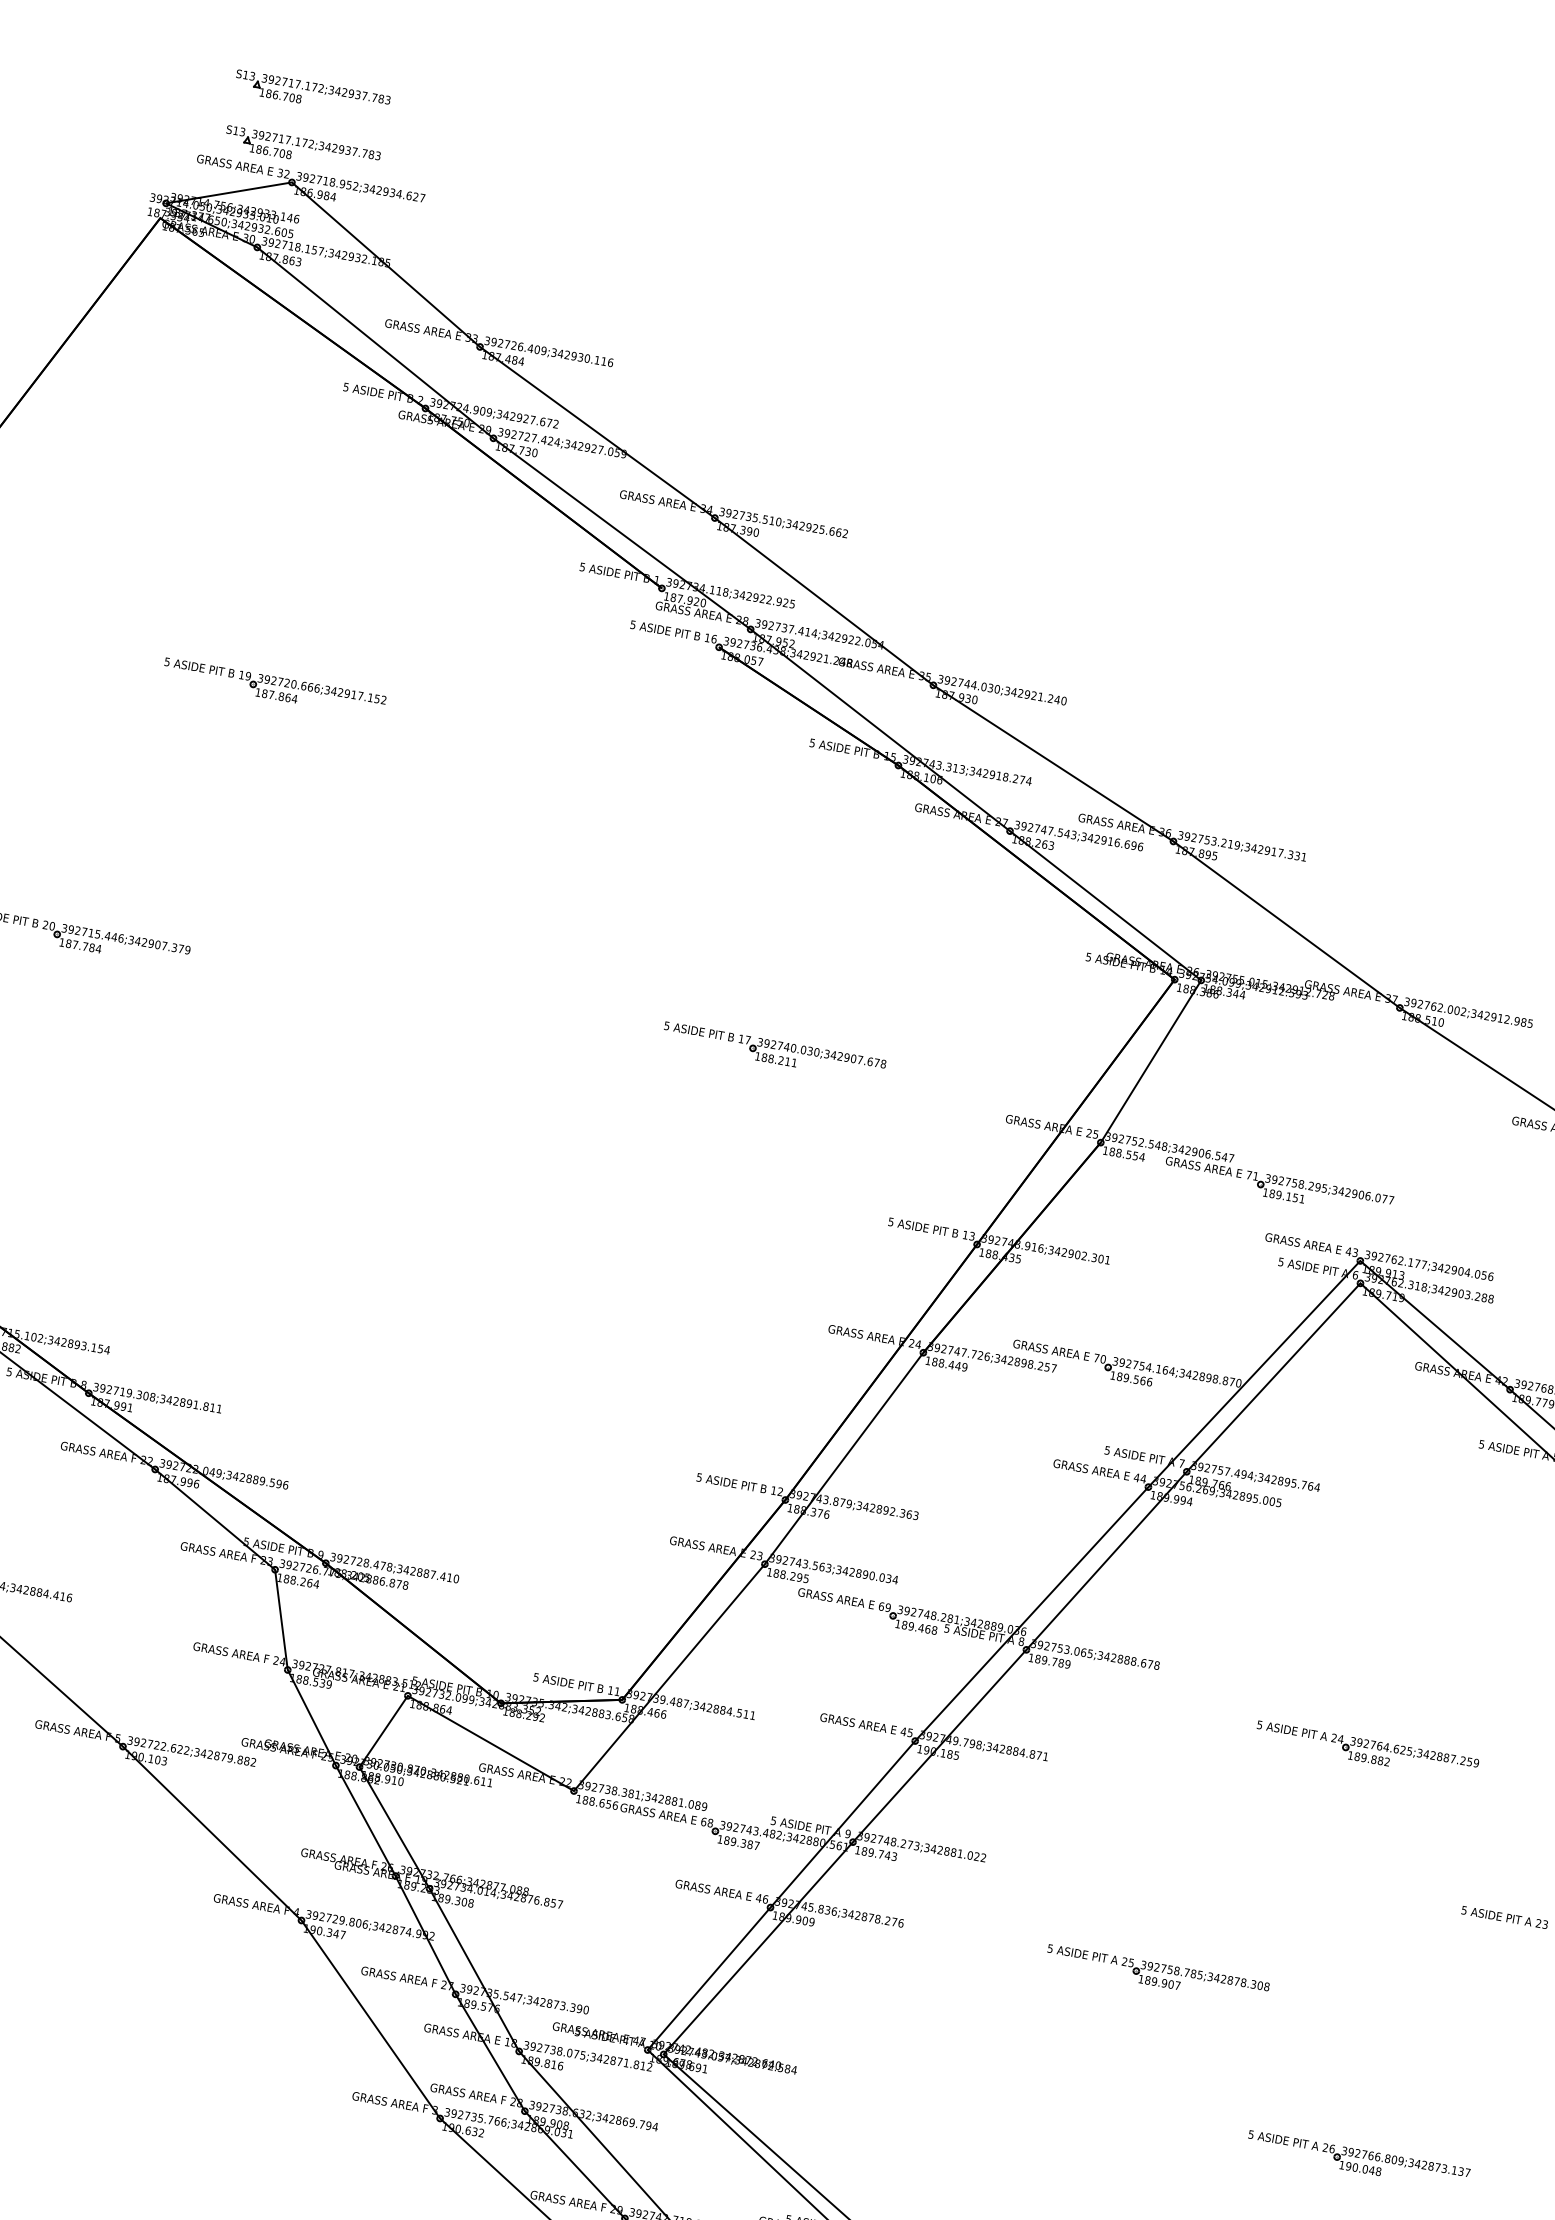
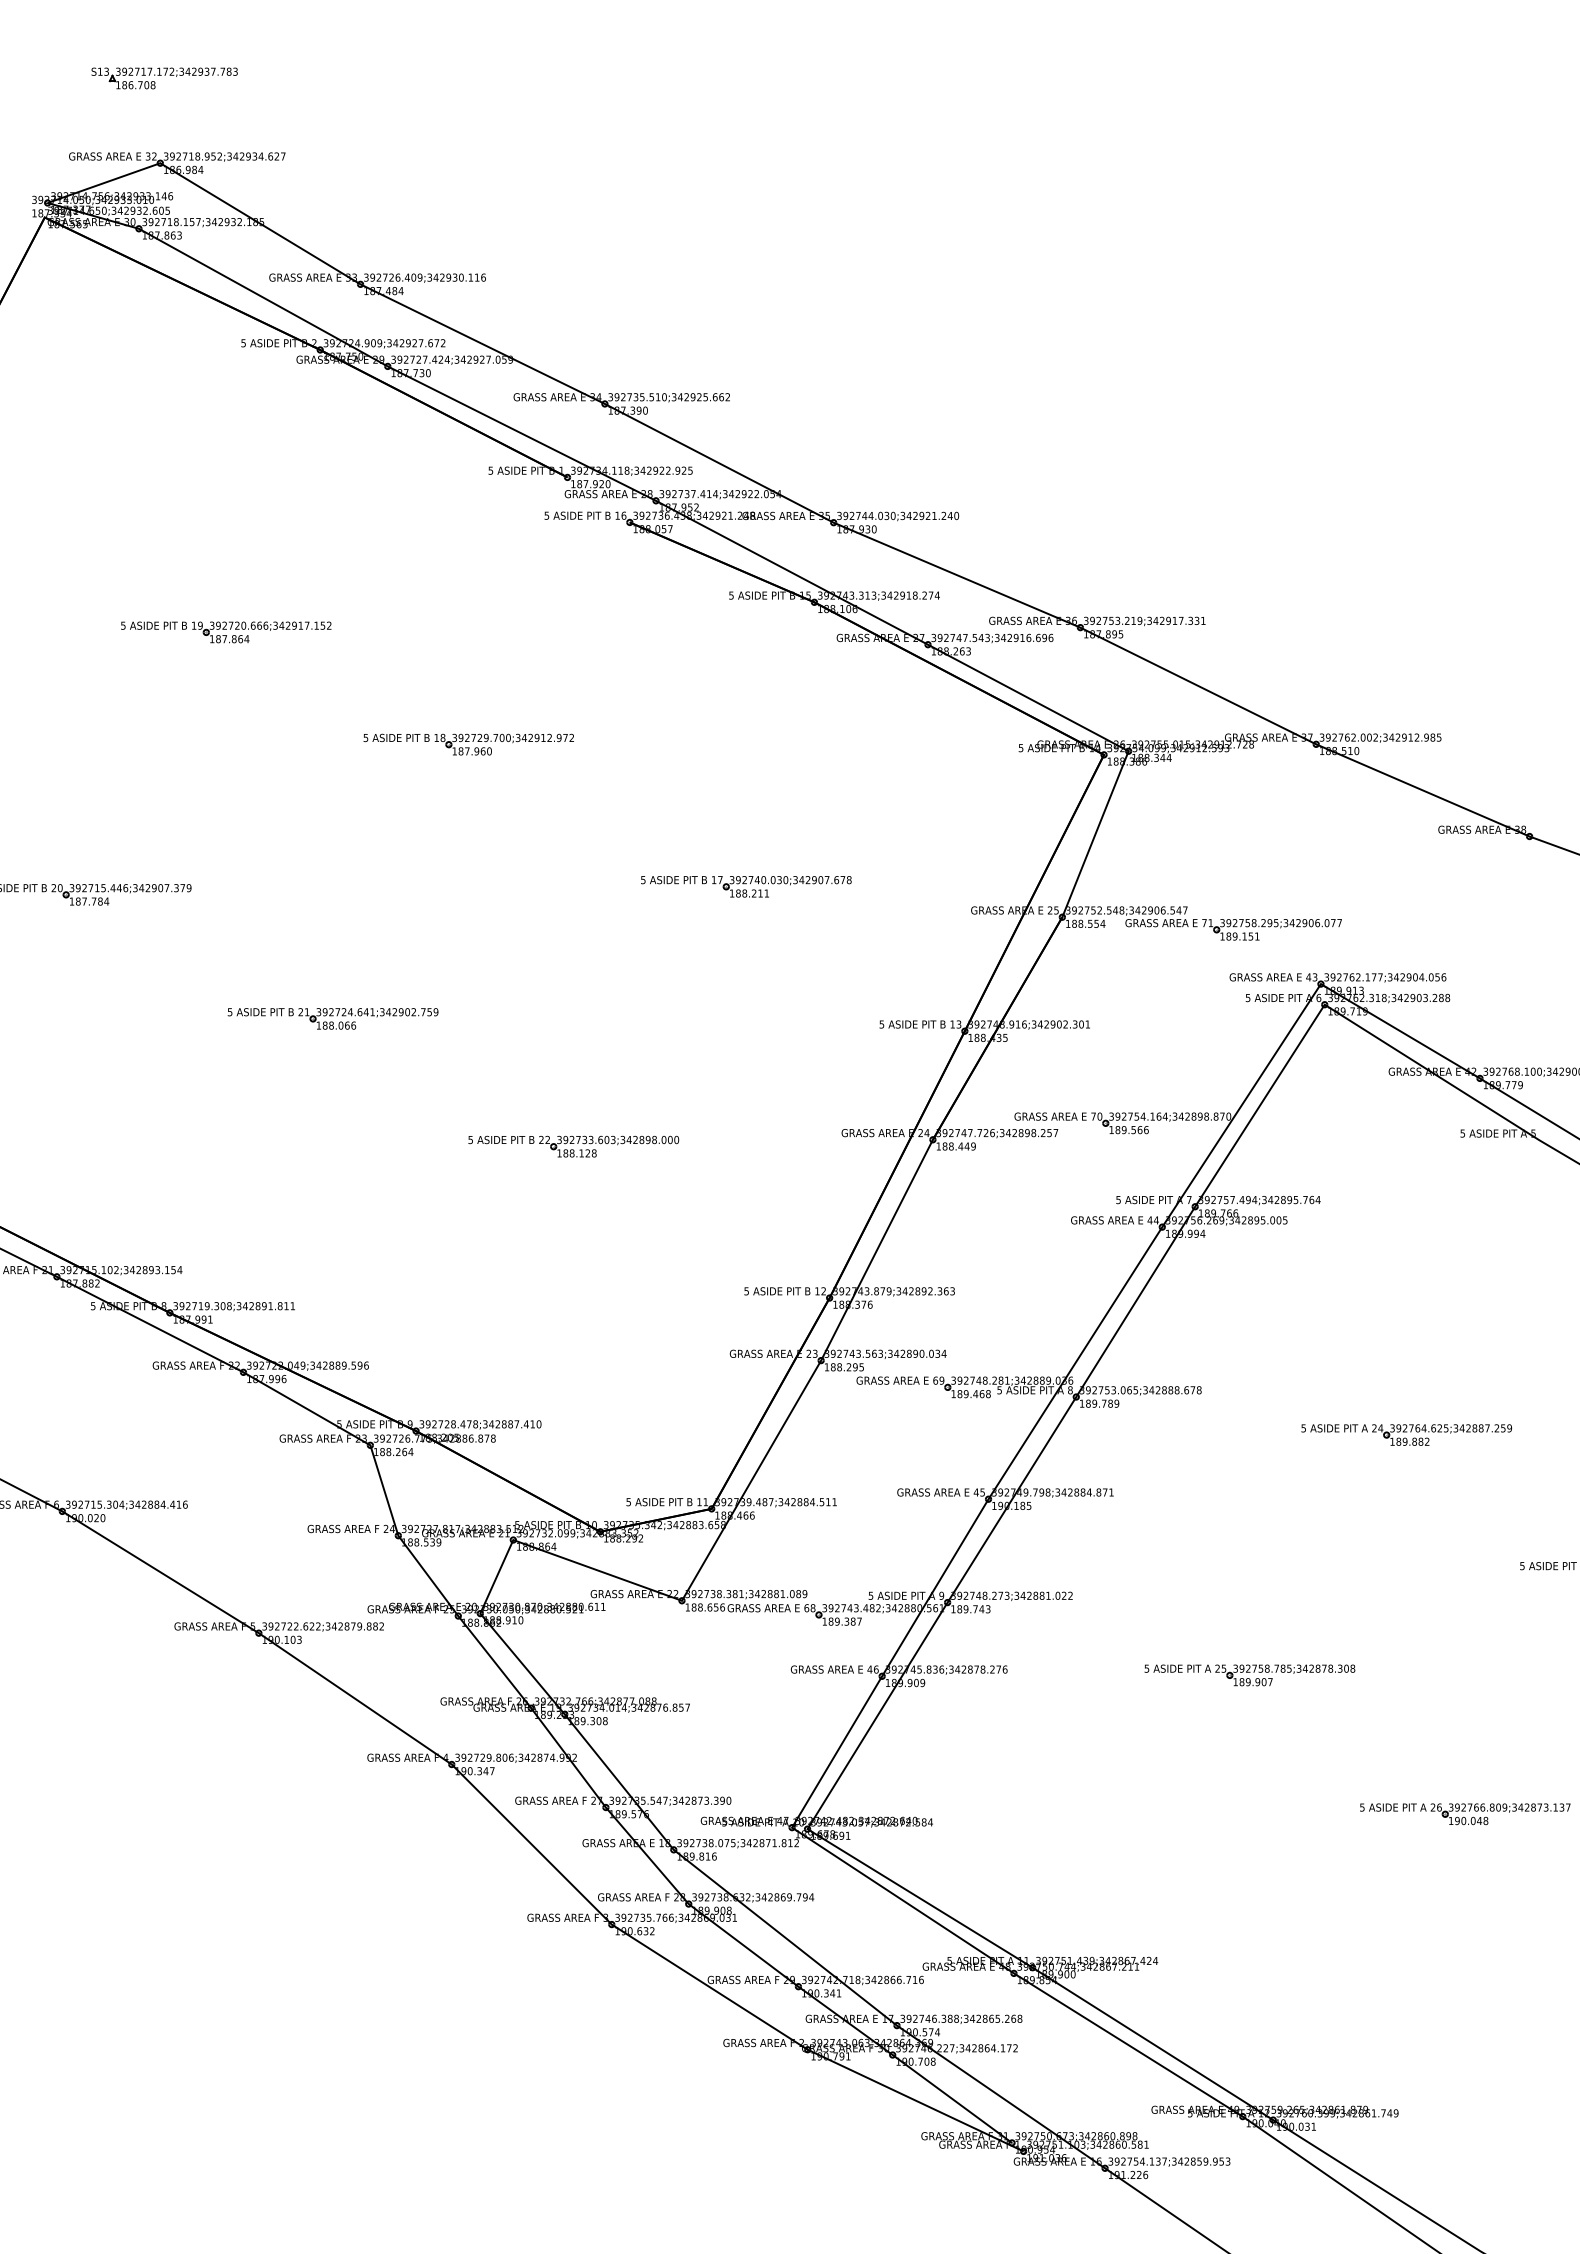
part: (302, 149) -> (164, 131), removed
part: (508, 850) -> (468, 744), added
part: (314, 1113) -> (332, 1018), added
part: (544, 1293) -> (573, 1146), added

